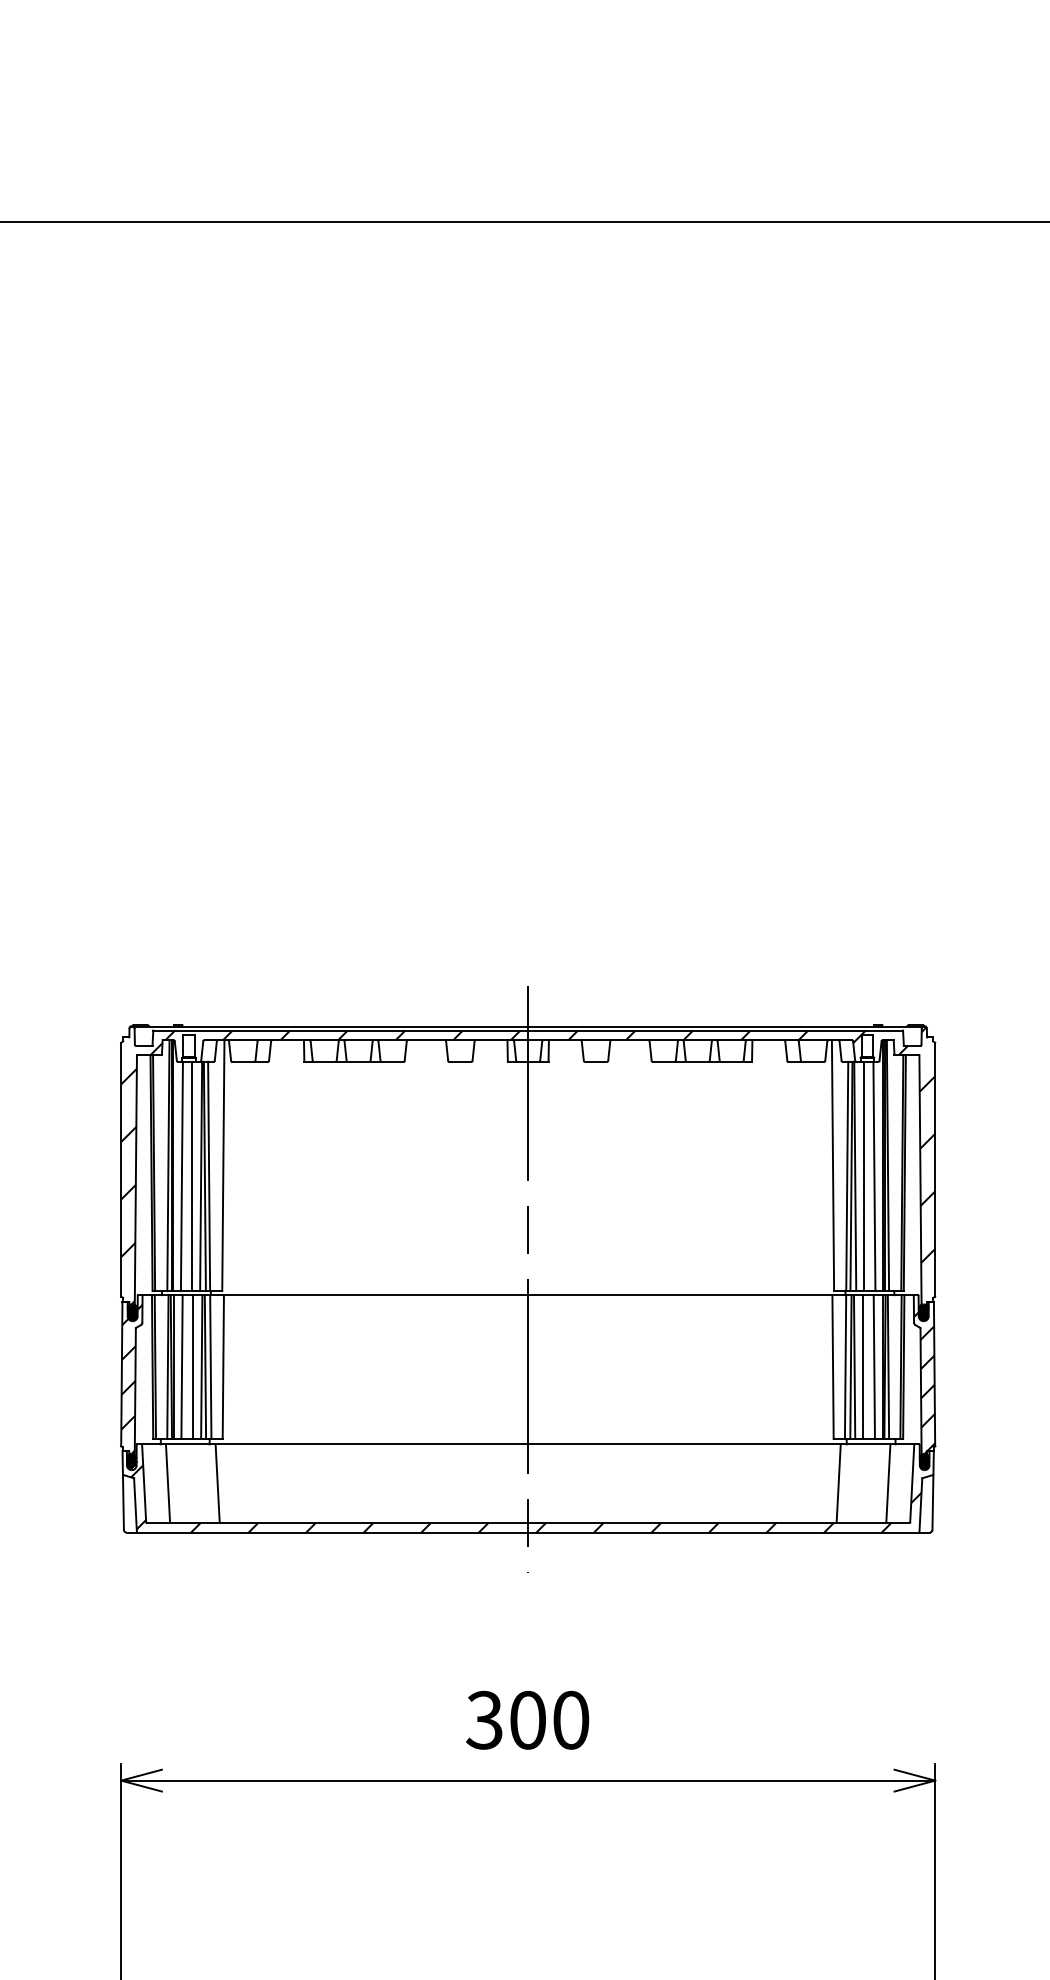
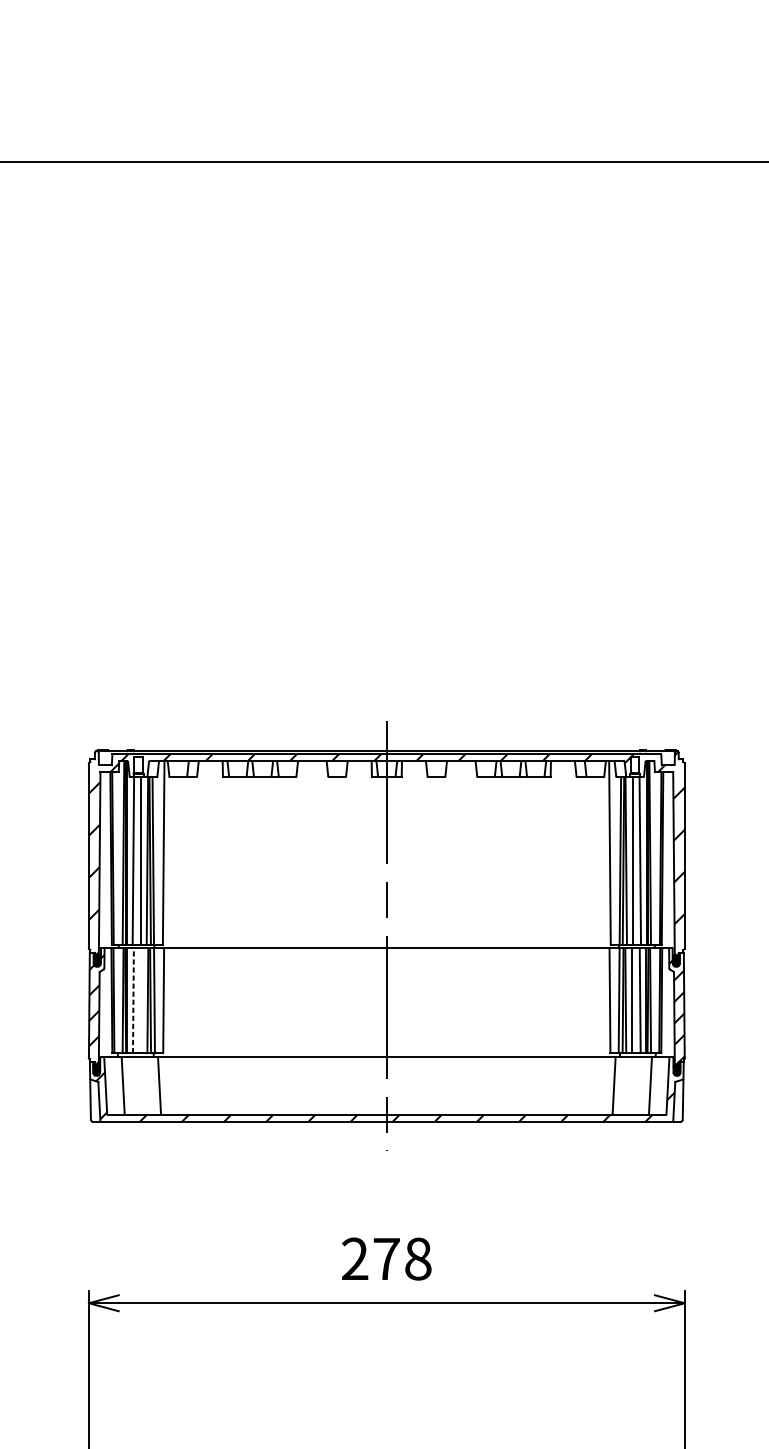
line: (193, 1366) -> (141, 1000), removed
line: (182, 1367) -> (133, 1000), solid -> dashed
text: (527, 1719) -> (386, 1258), 300 -> 278

